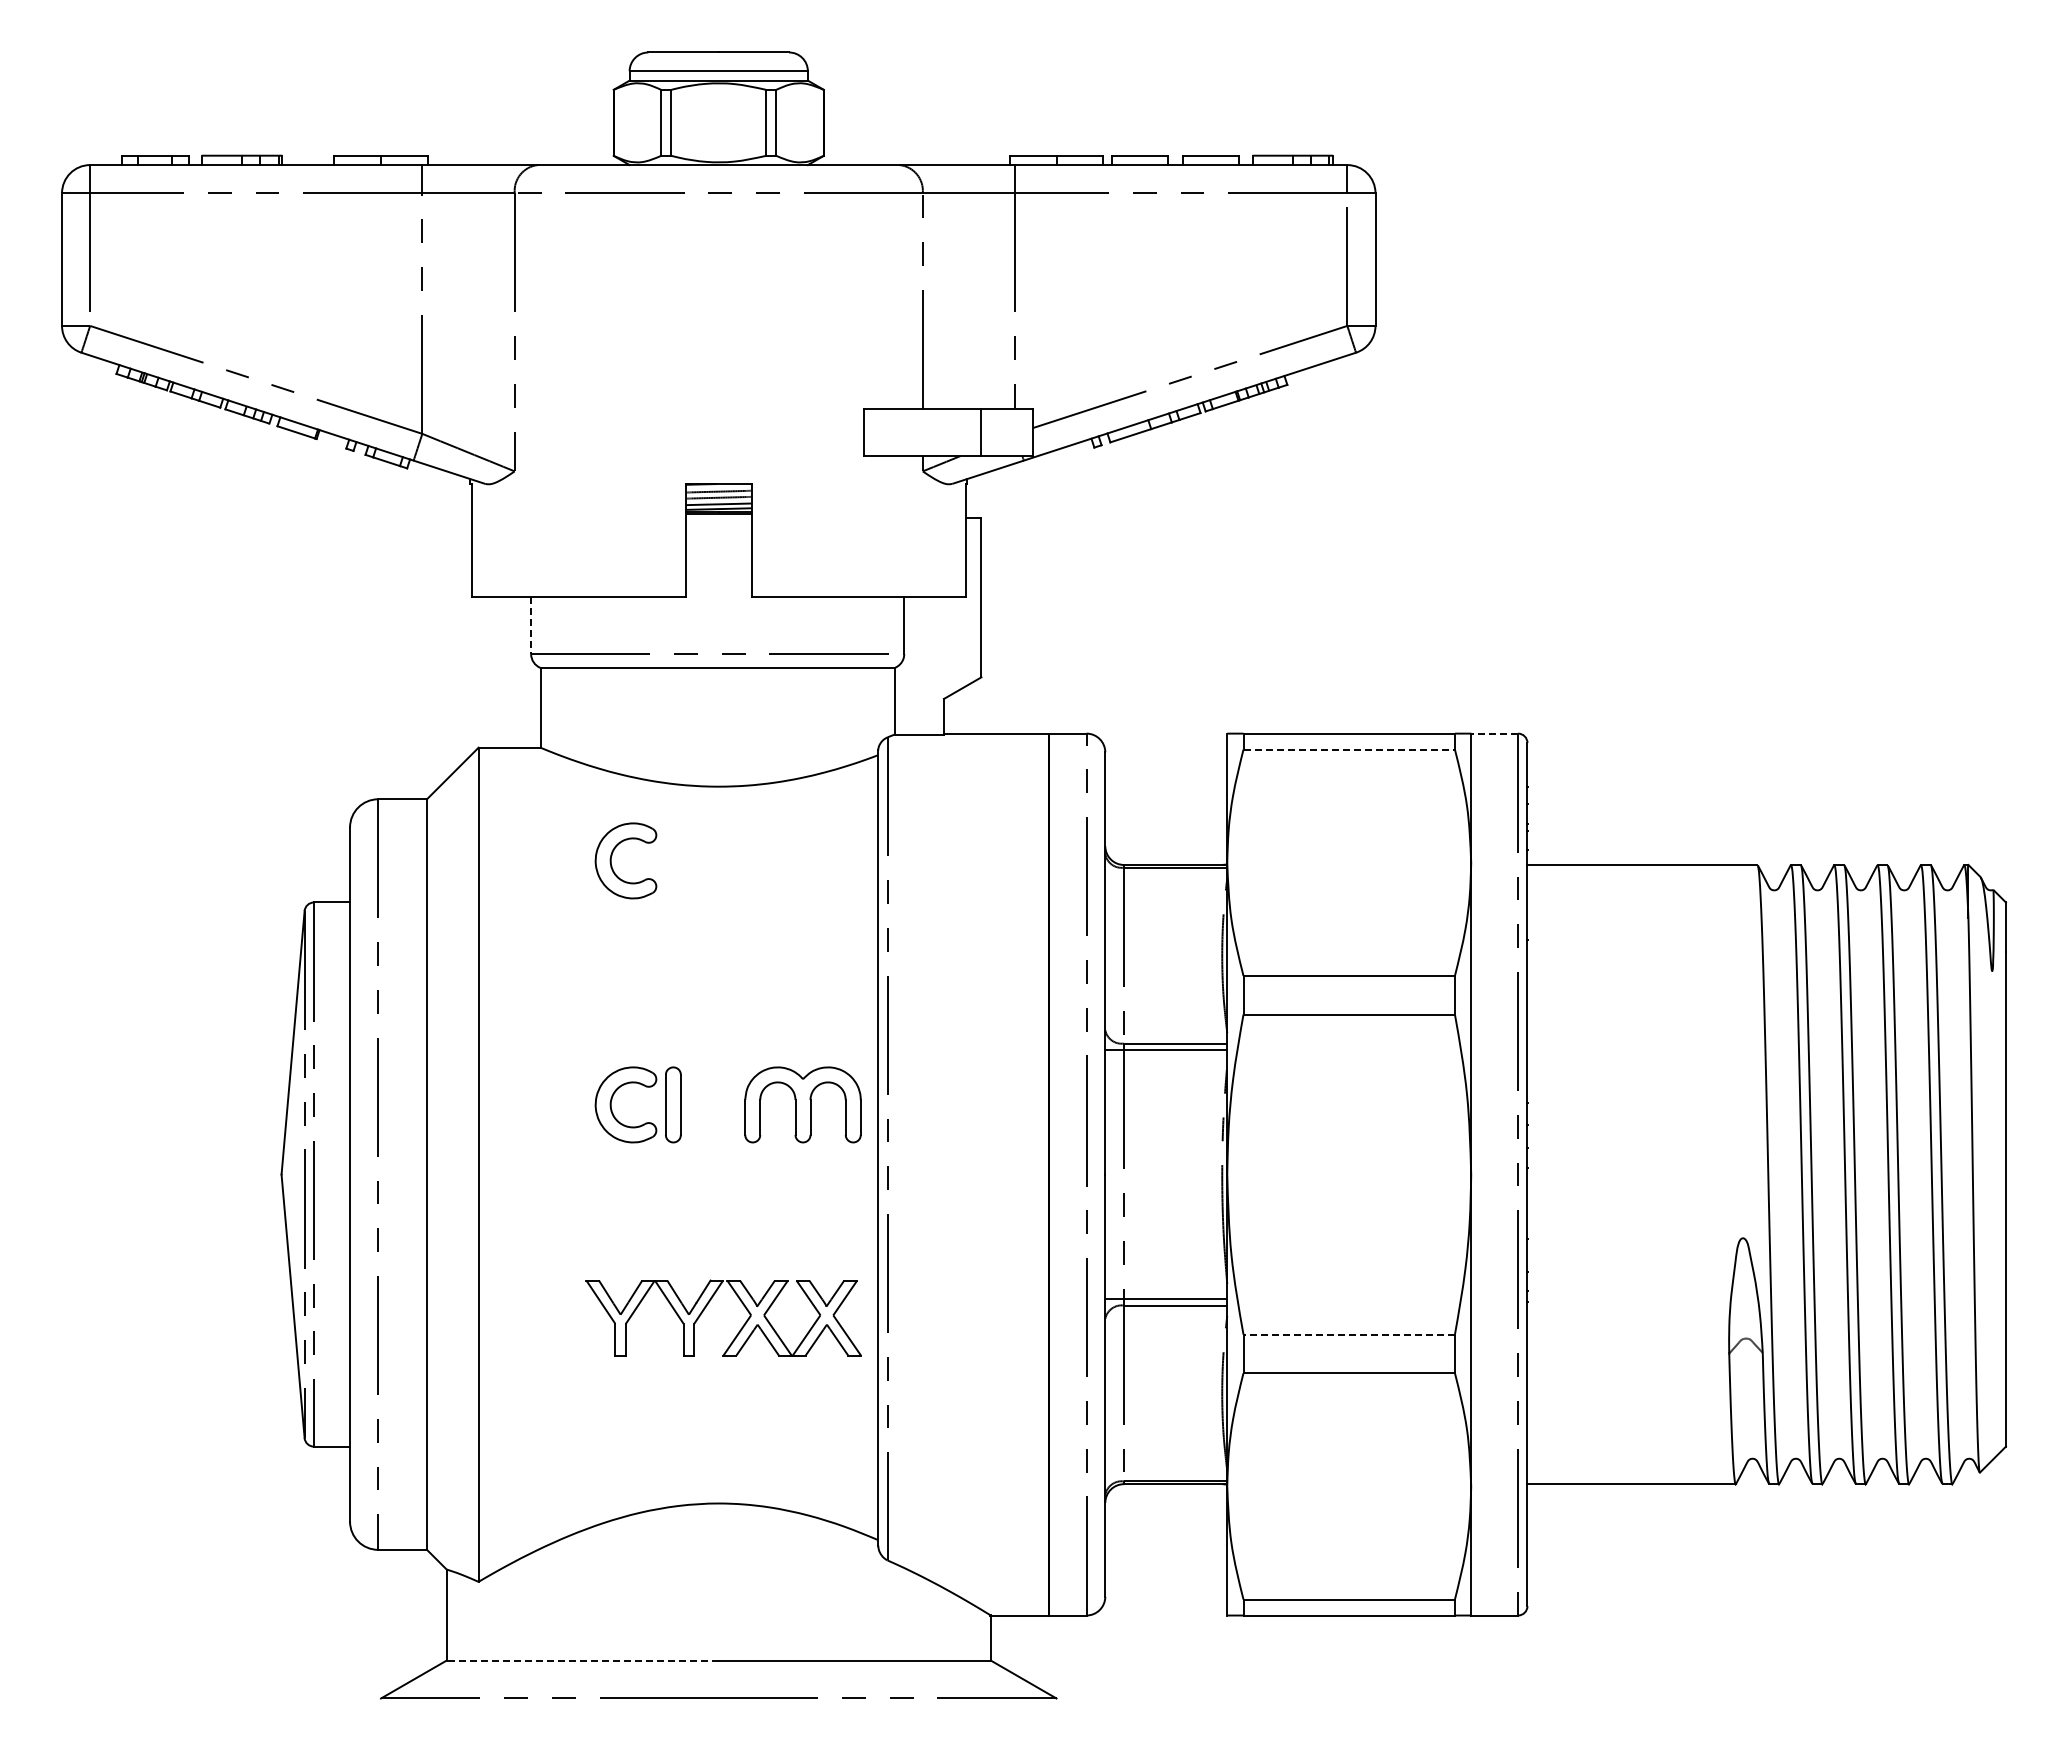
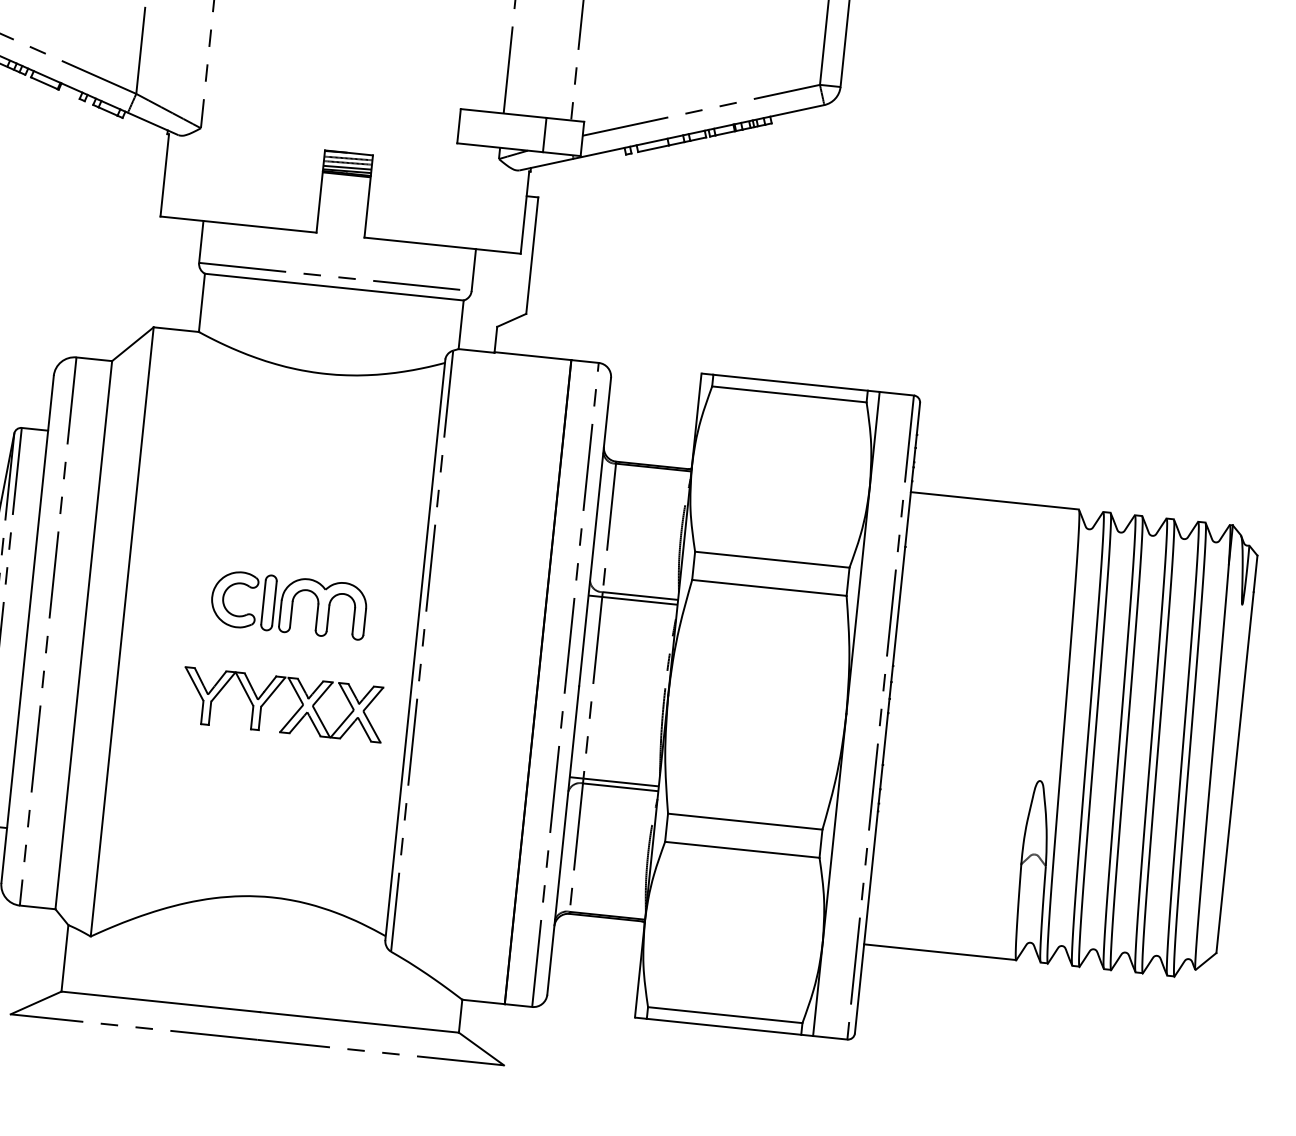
line: (531, 625) -> (201, 242), dashed -> solid
line: (1494, 733) -> (896, 393), dashed -> solid
line: (1349, 749) -> (789, 394), dashed -> solid
part: (612, 855) -> (243, 416), removed
part: (802, 1104) -> (323, 608), moved
part: (706, 1307) -> (271, 695), moved
line: (1349, 1334) -> (745, 821), dashed -> solid
line: (582, 1660) -> (160, 1001), dashed -> solid

